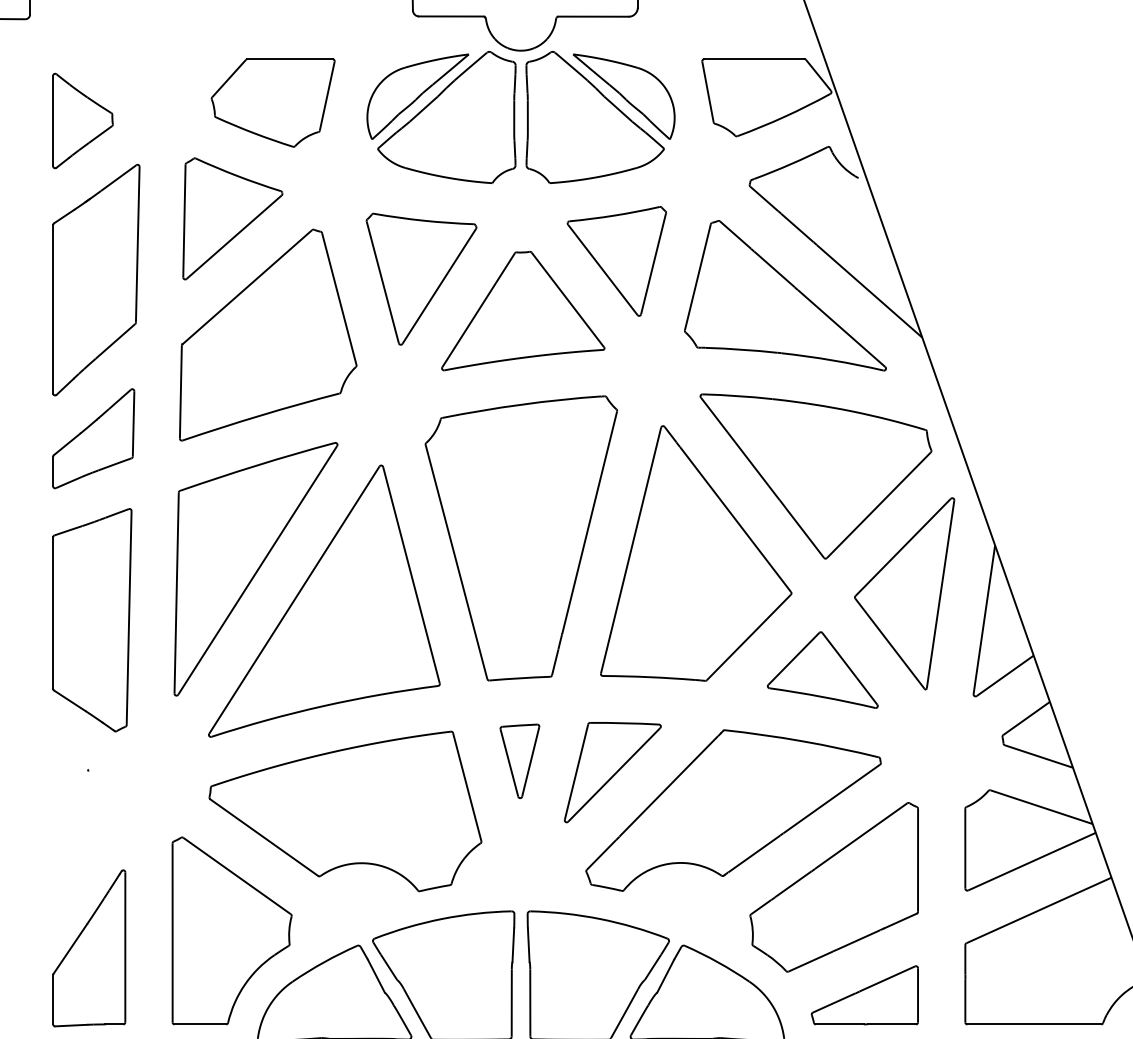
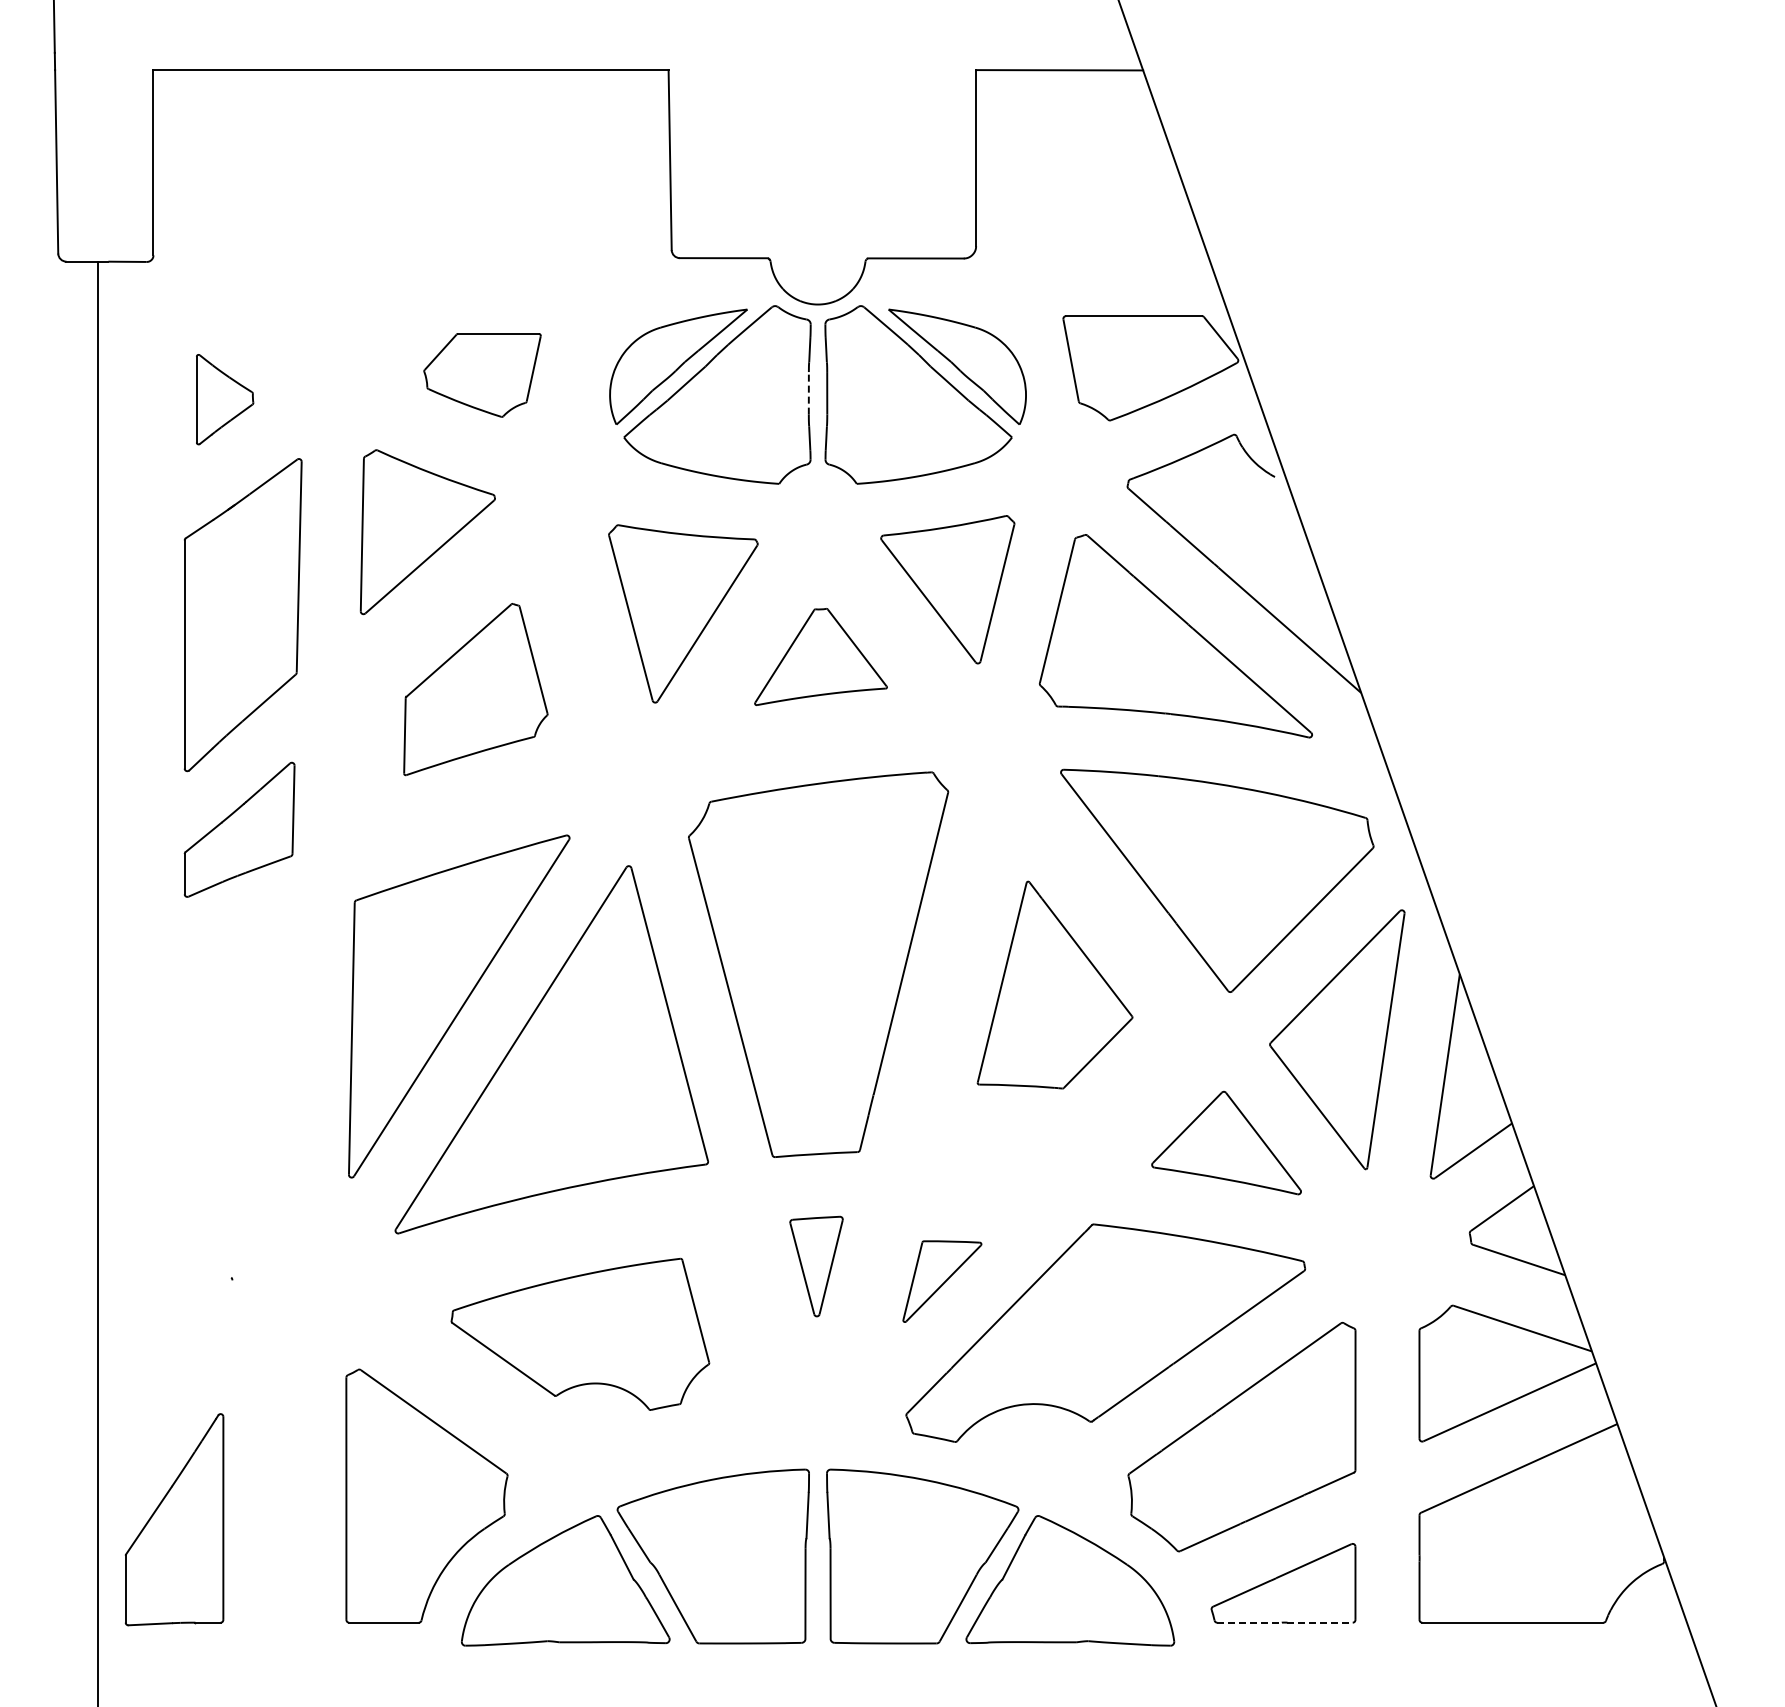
part: (273, 103) -> (482, 375), size x0.7
line: (513, 116) -> (808, 393), solid -> dashed
part: (82, 120) -> (224, 399), size x0.7
part: (522, 310) -> (820, 656), size x0.6
part: (267, 335) -> (475, 689), size x0.6
part: (695, 553) -> (1054, 984), size x0.6
part: (92, 620) -> (237, 1075), removed
part: (612, 772) -> (942, 1281), size x0.6
part: (345, 811) -> (580, 1334), size x0.7
part: (89, 948) -> (174, 1519), moved
line: (840, 1024) -> (1250, 1622), solid -> dashed
line: (892, 1024) -> (1320, 1622), solid -> dashed

